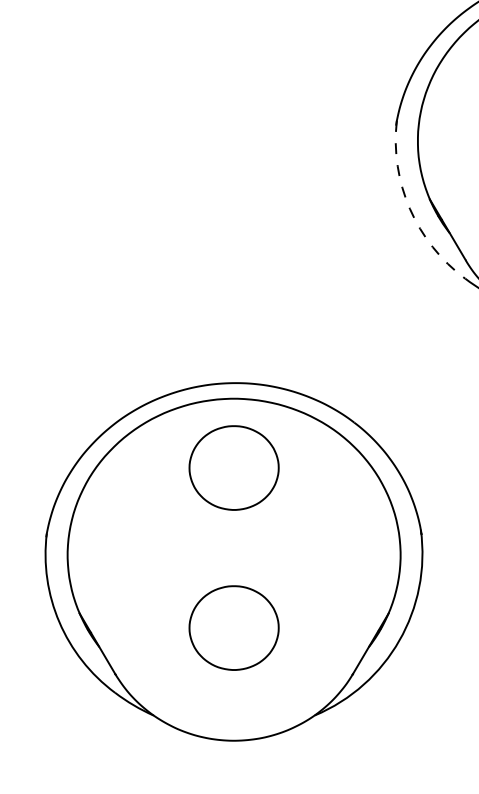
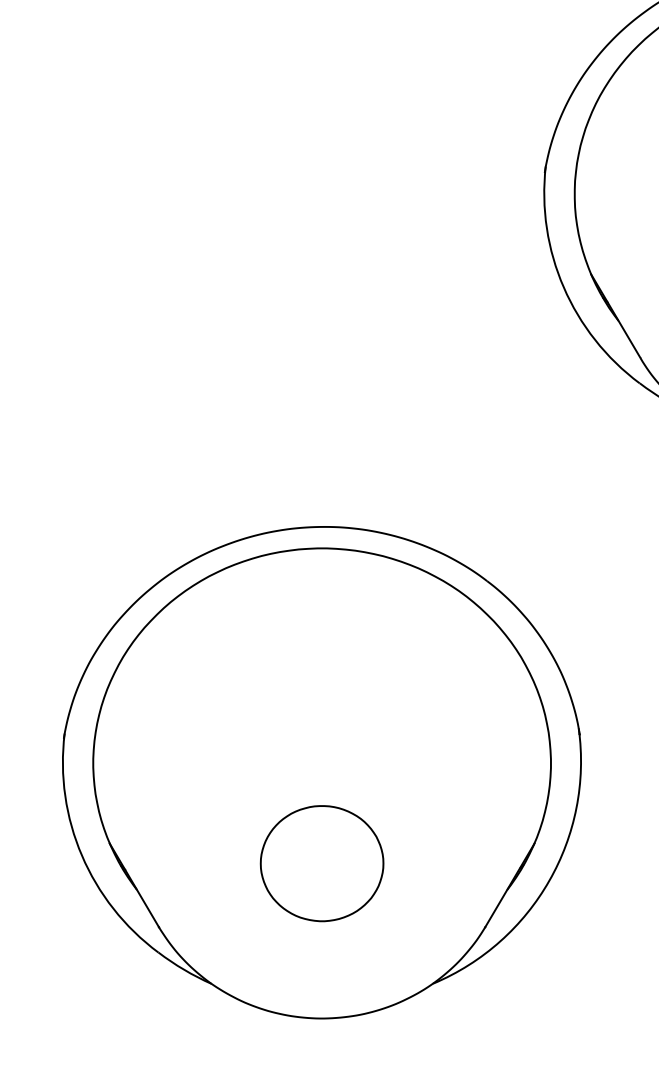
arc: (409, 208) -> (563, 287), dashed -> solid
part: (233, 467) -> (321, 643), removed

